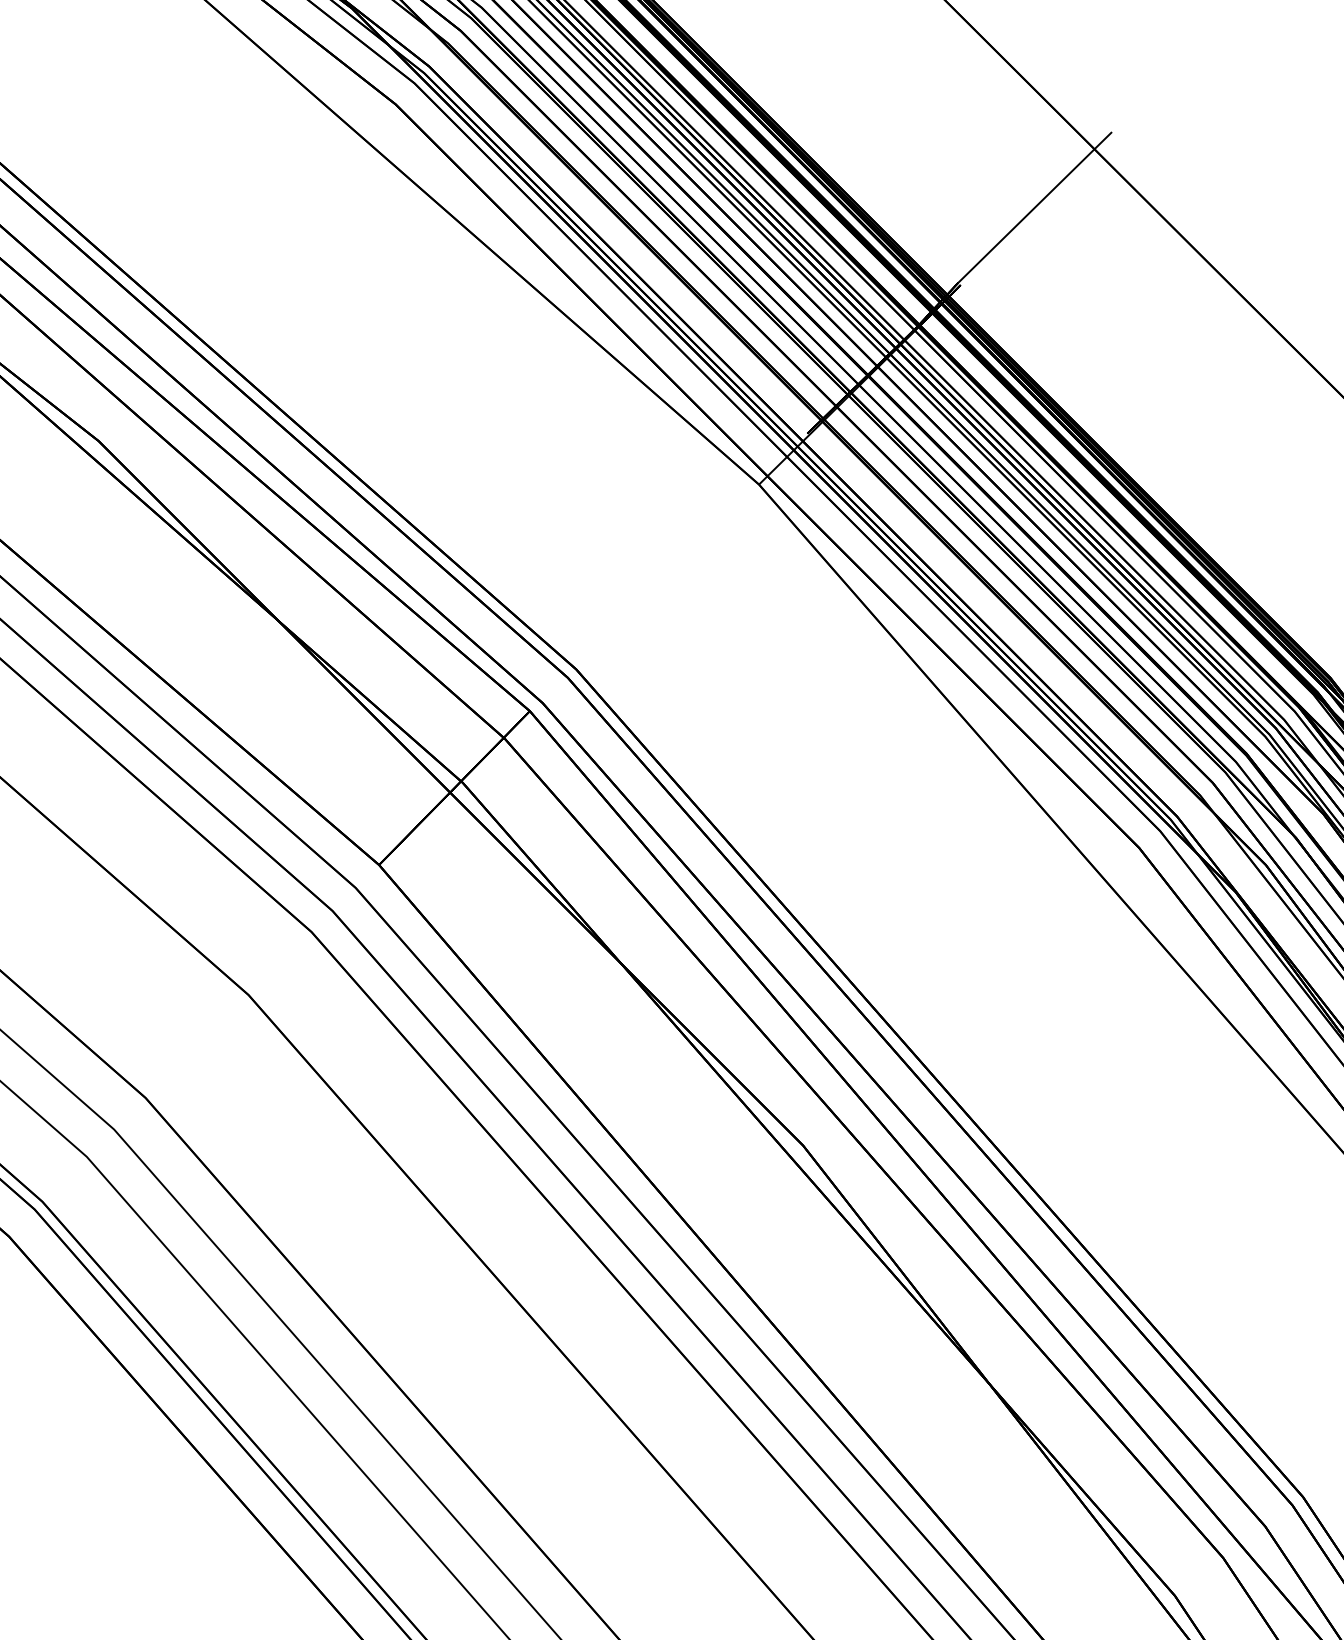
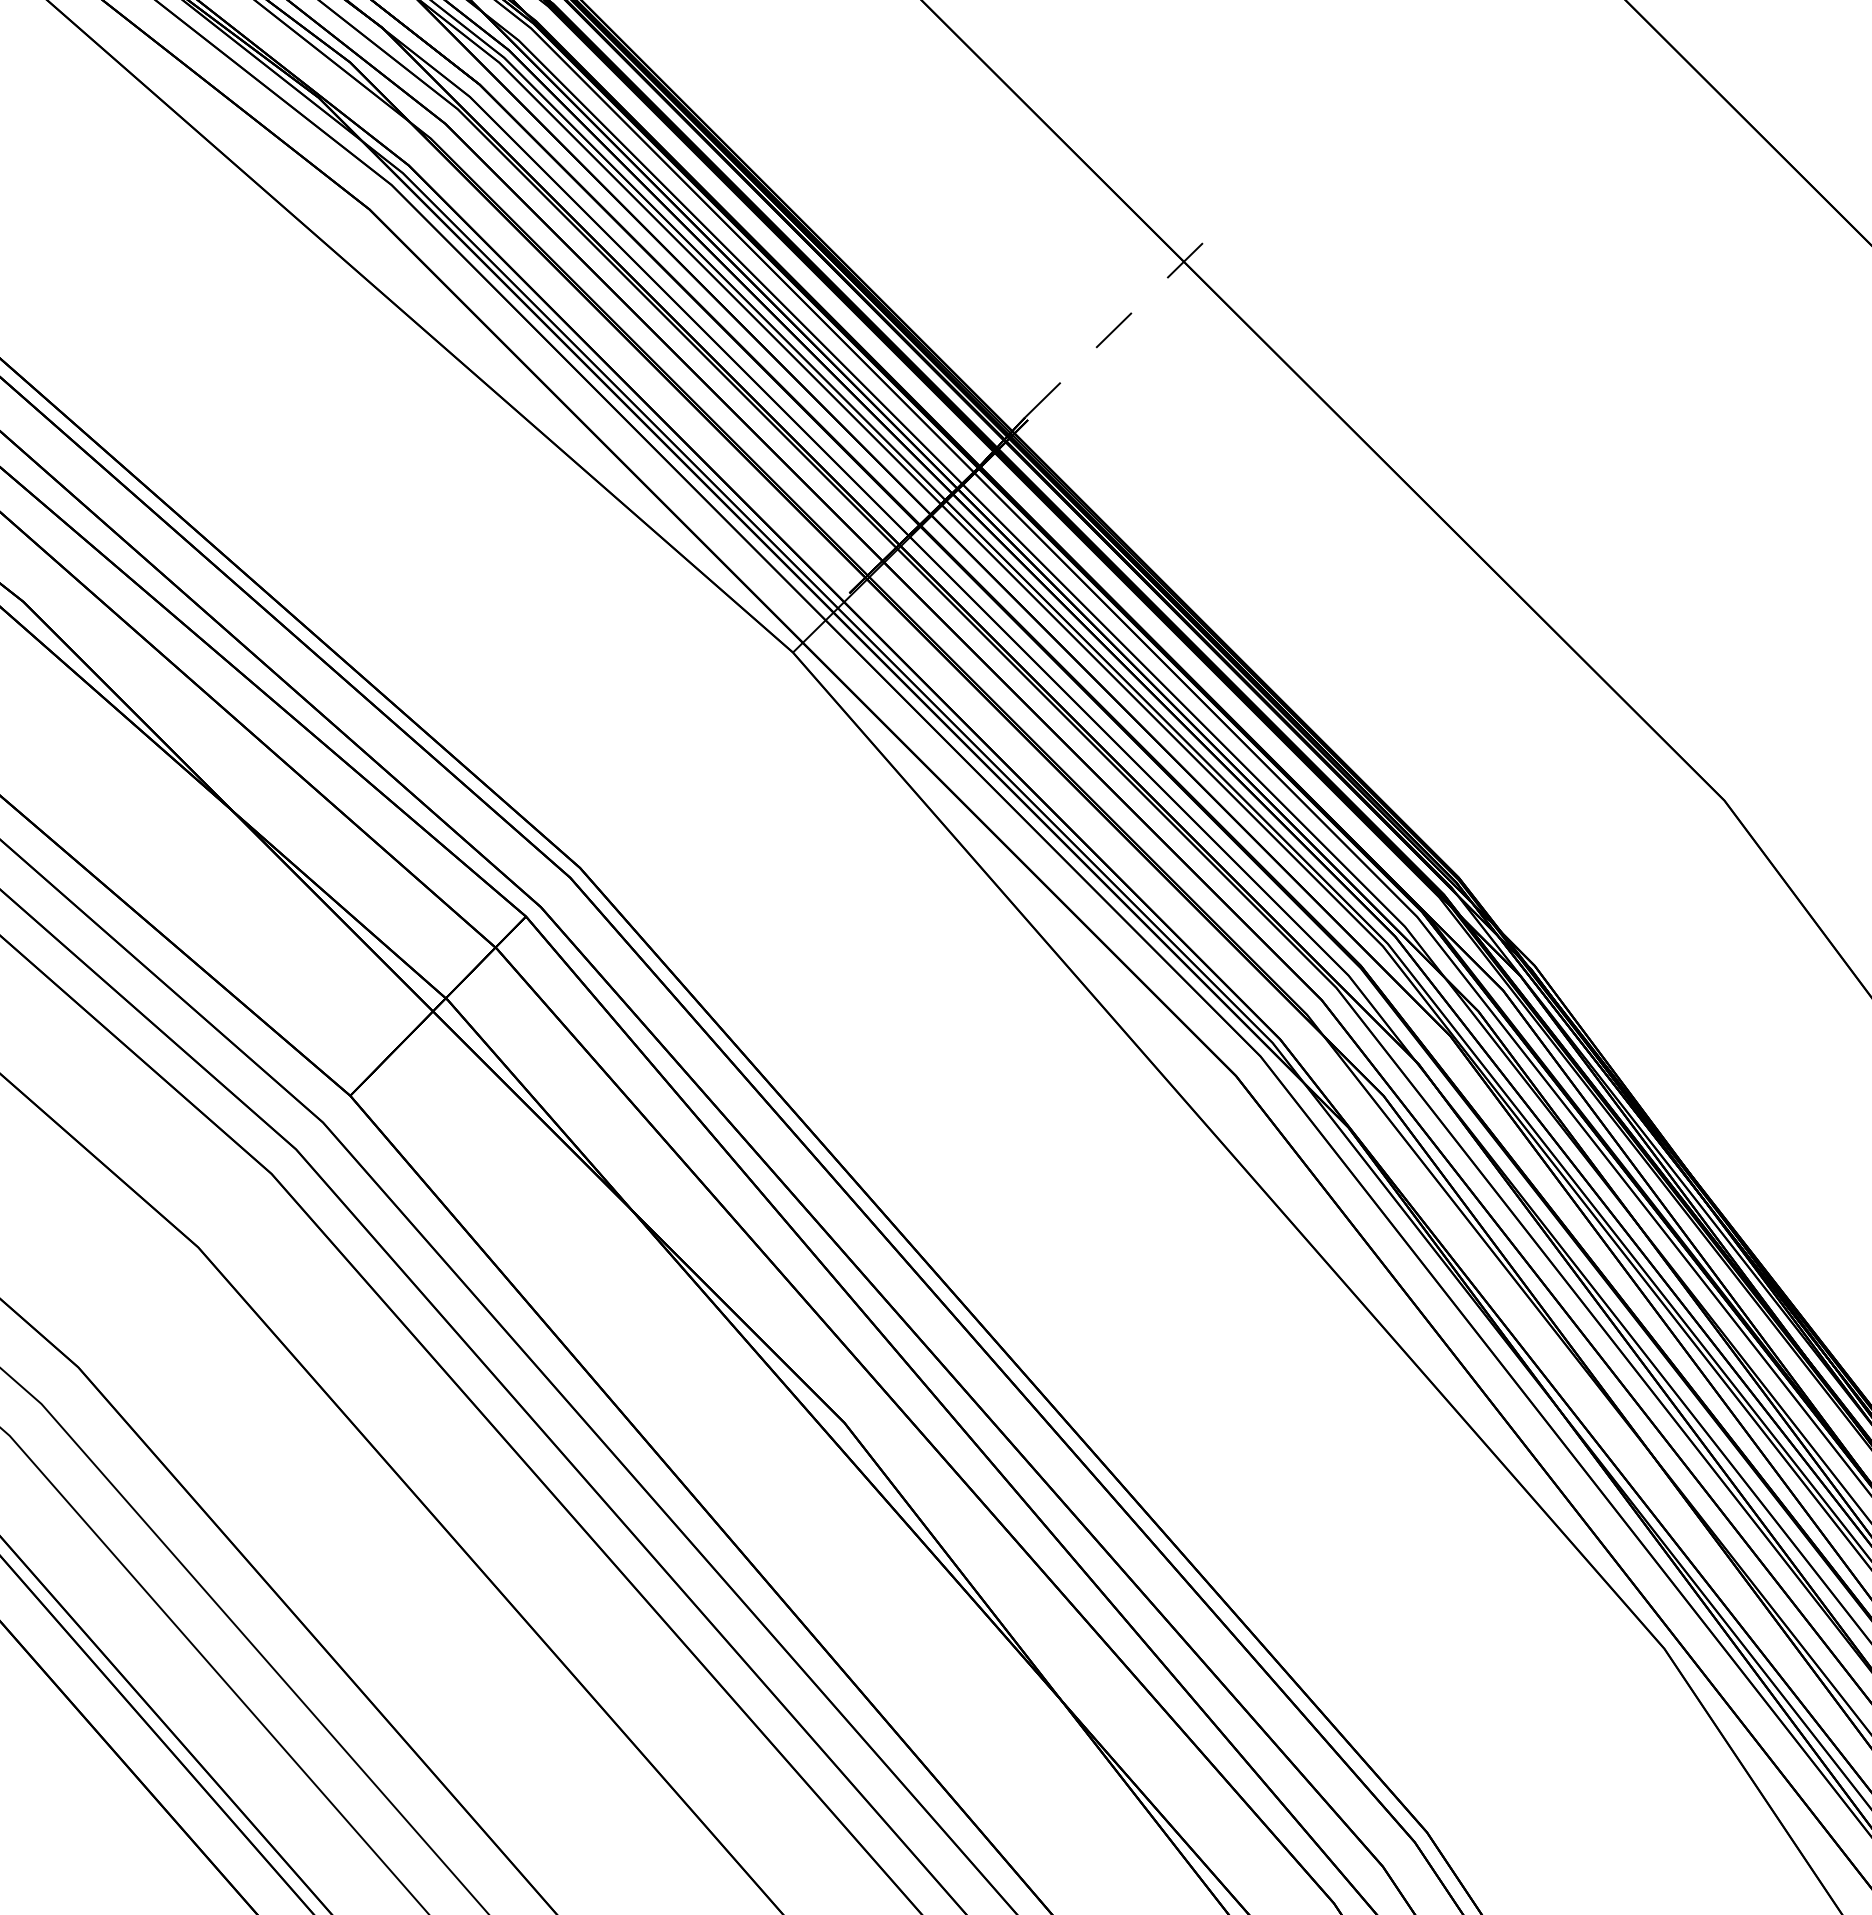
line: (1034, 207) -> (1114, 329), solid -> dashed

